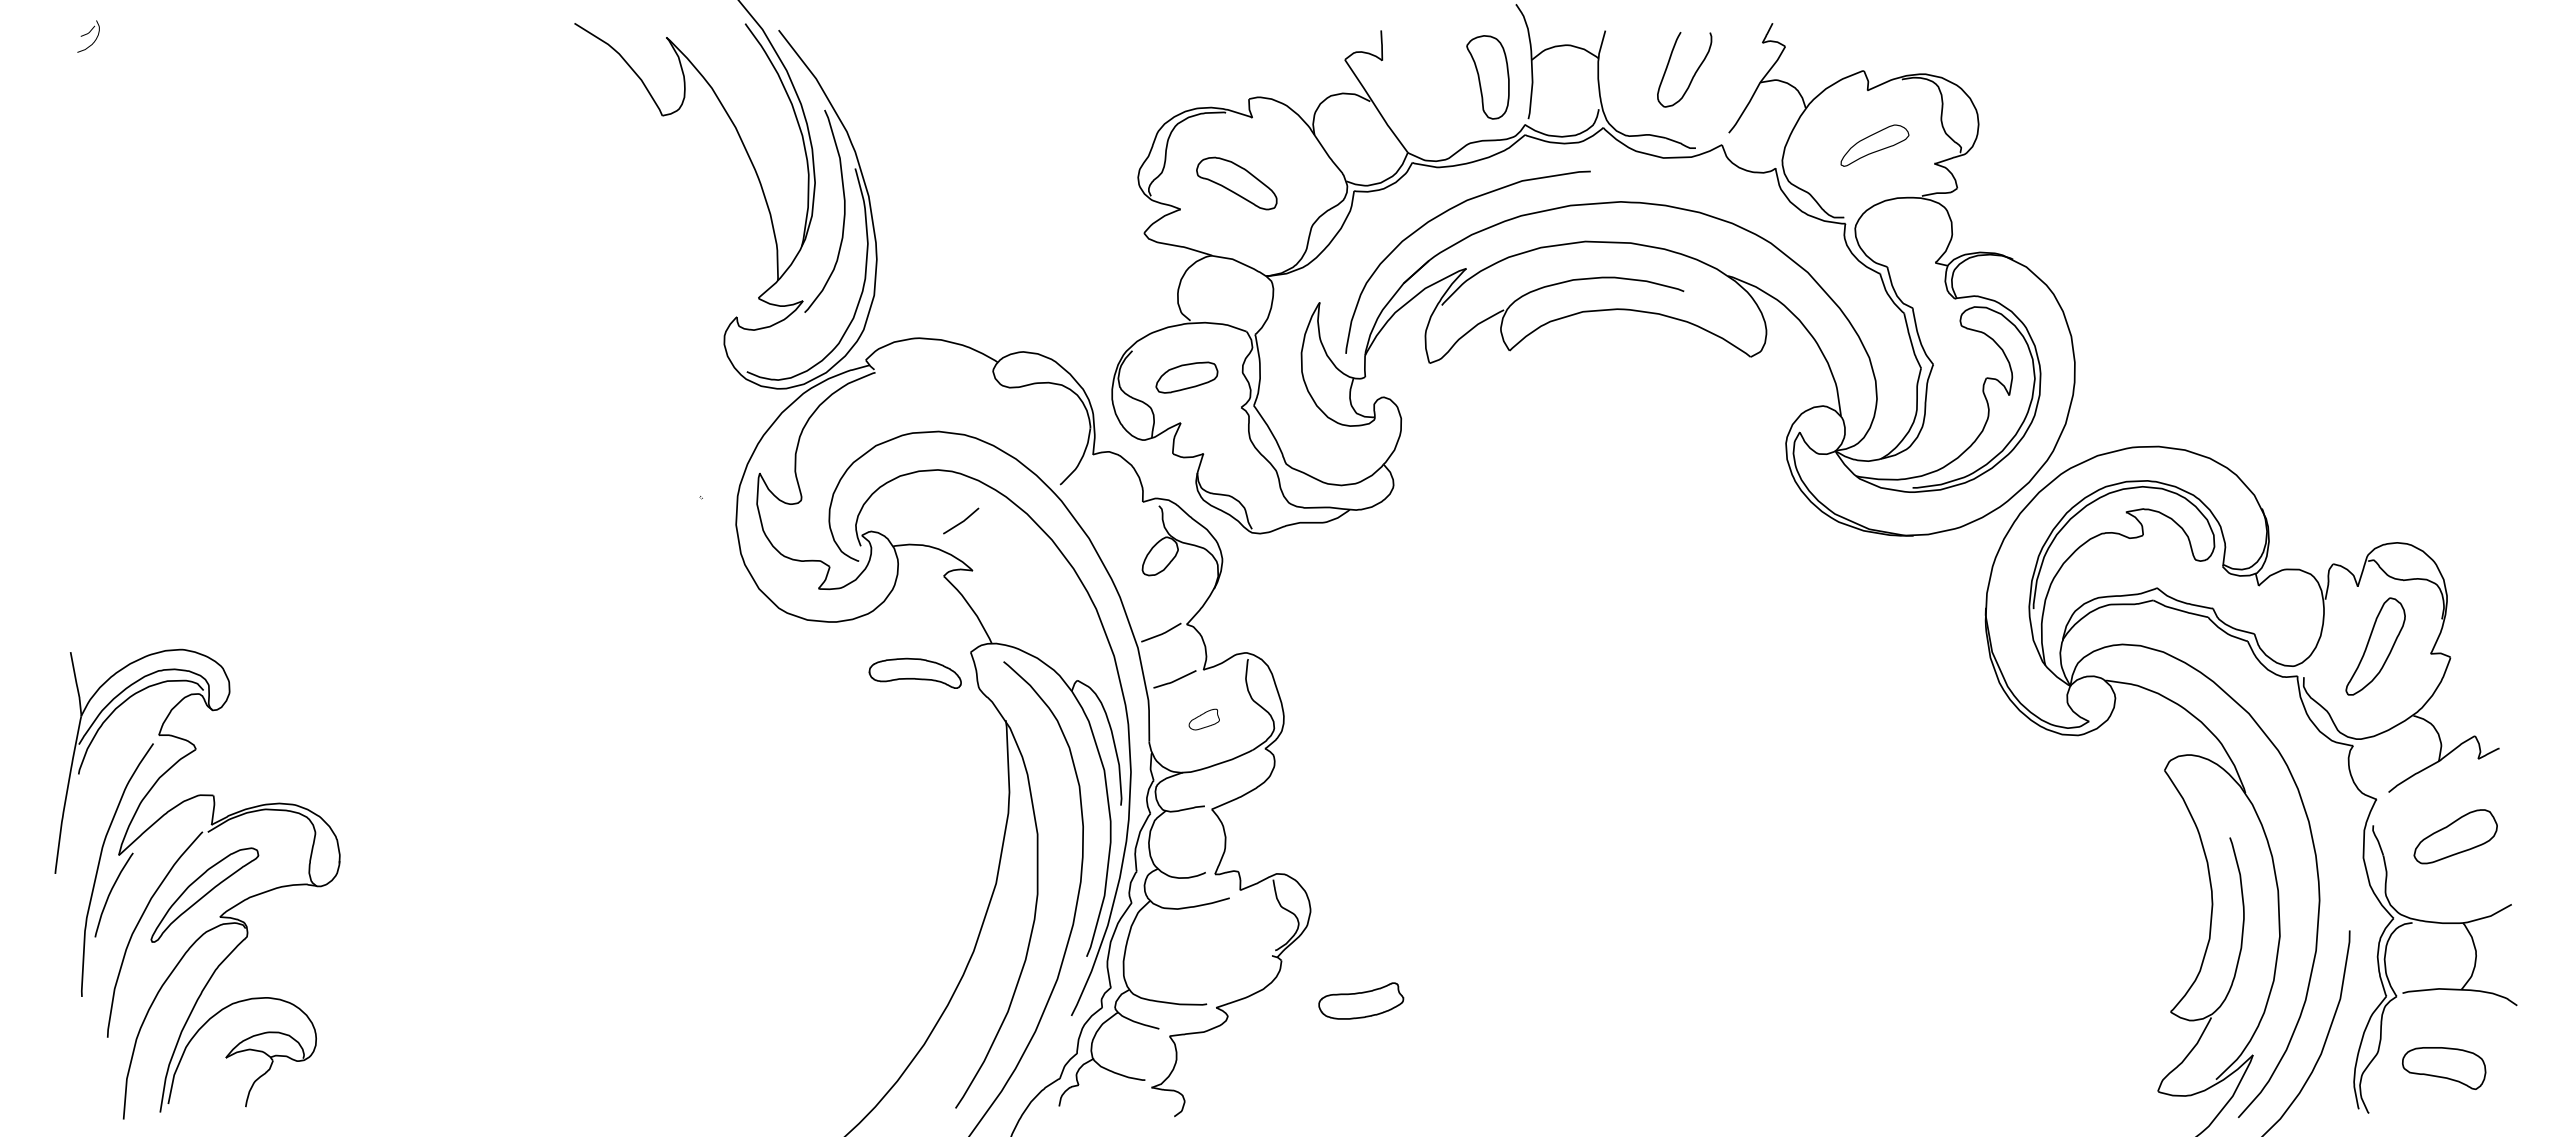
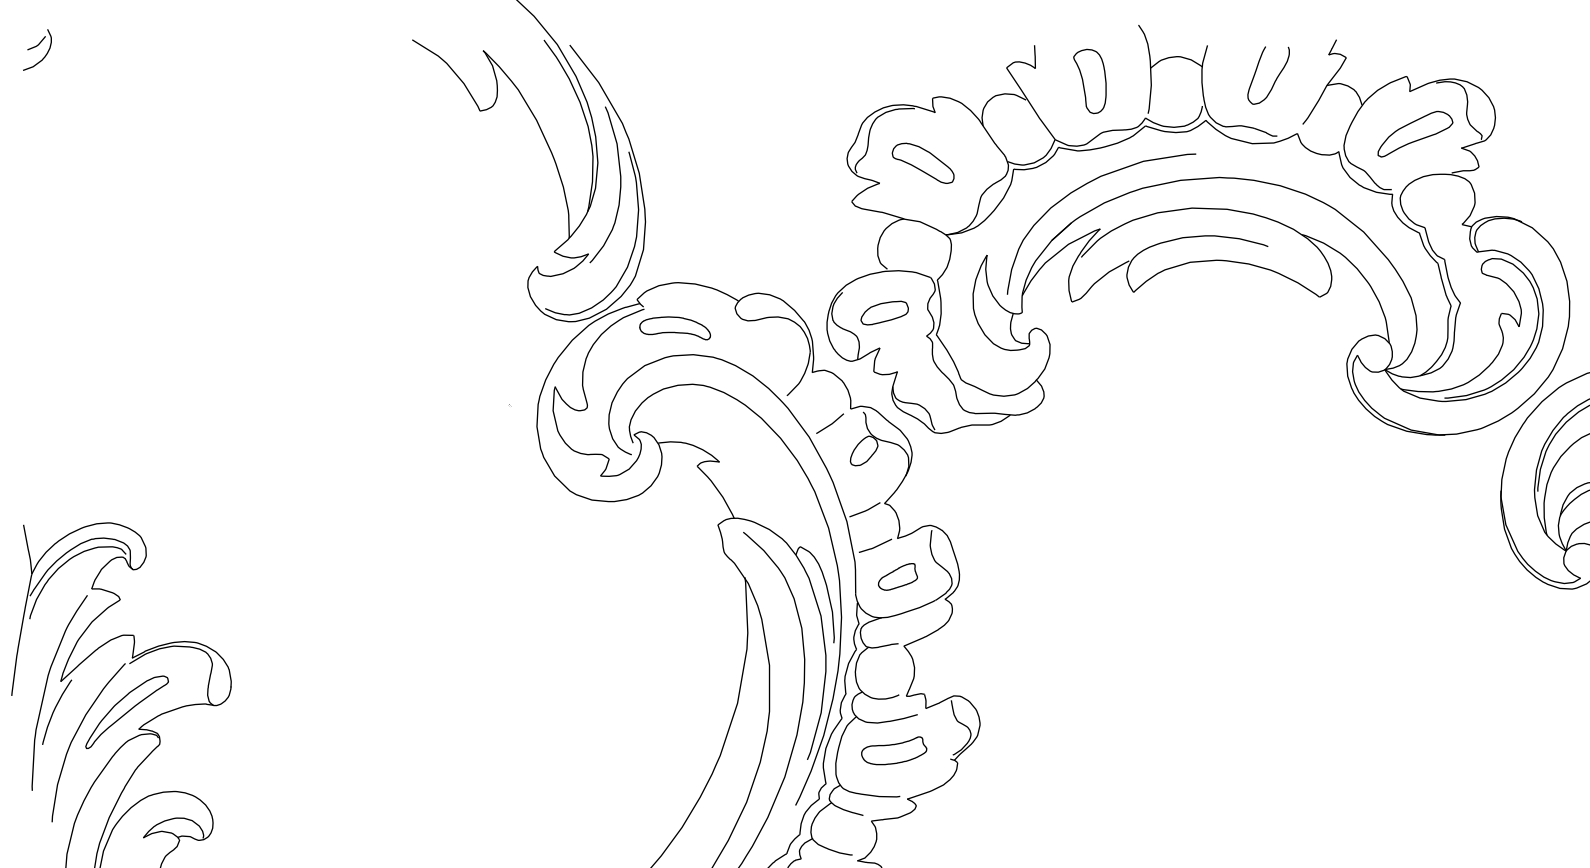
part: (88, 36) -> (37, 49), size x1.67
part: (1487, 77) -> (1089, 81), moved
part: (1874, 145) -> (1415, 134), size x1.43
curve: (962, 520) -> (831, 423), moved
part: (914, 672) -> (674, 327), moved
part: (1204, 719) -> (898, 576), size x1.67
part: (1361, 1000) -> (894, 750), moved

